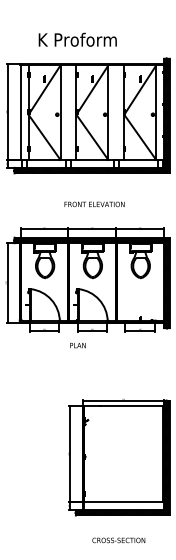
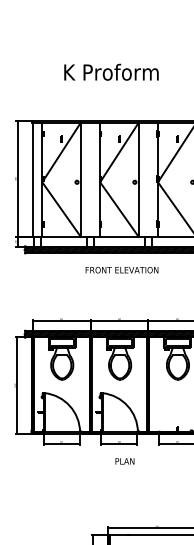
text: (77, 39) -> (111, 71), moved
text: (94, 204) -> (121, 270), moved
text: (77, 345) -> (124, 461), moved

